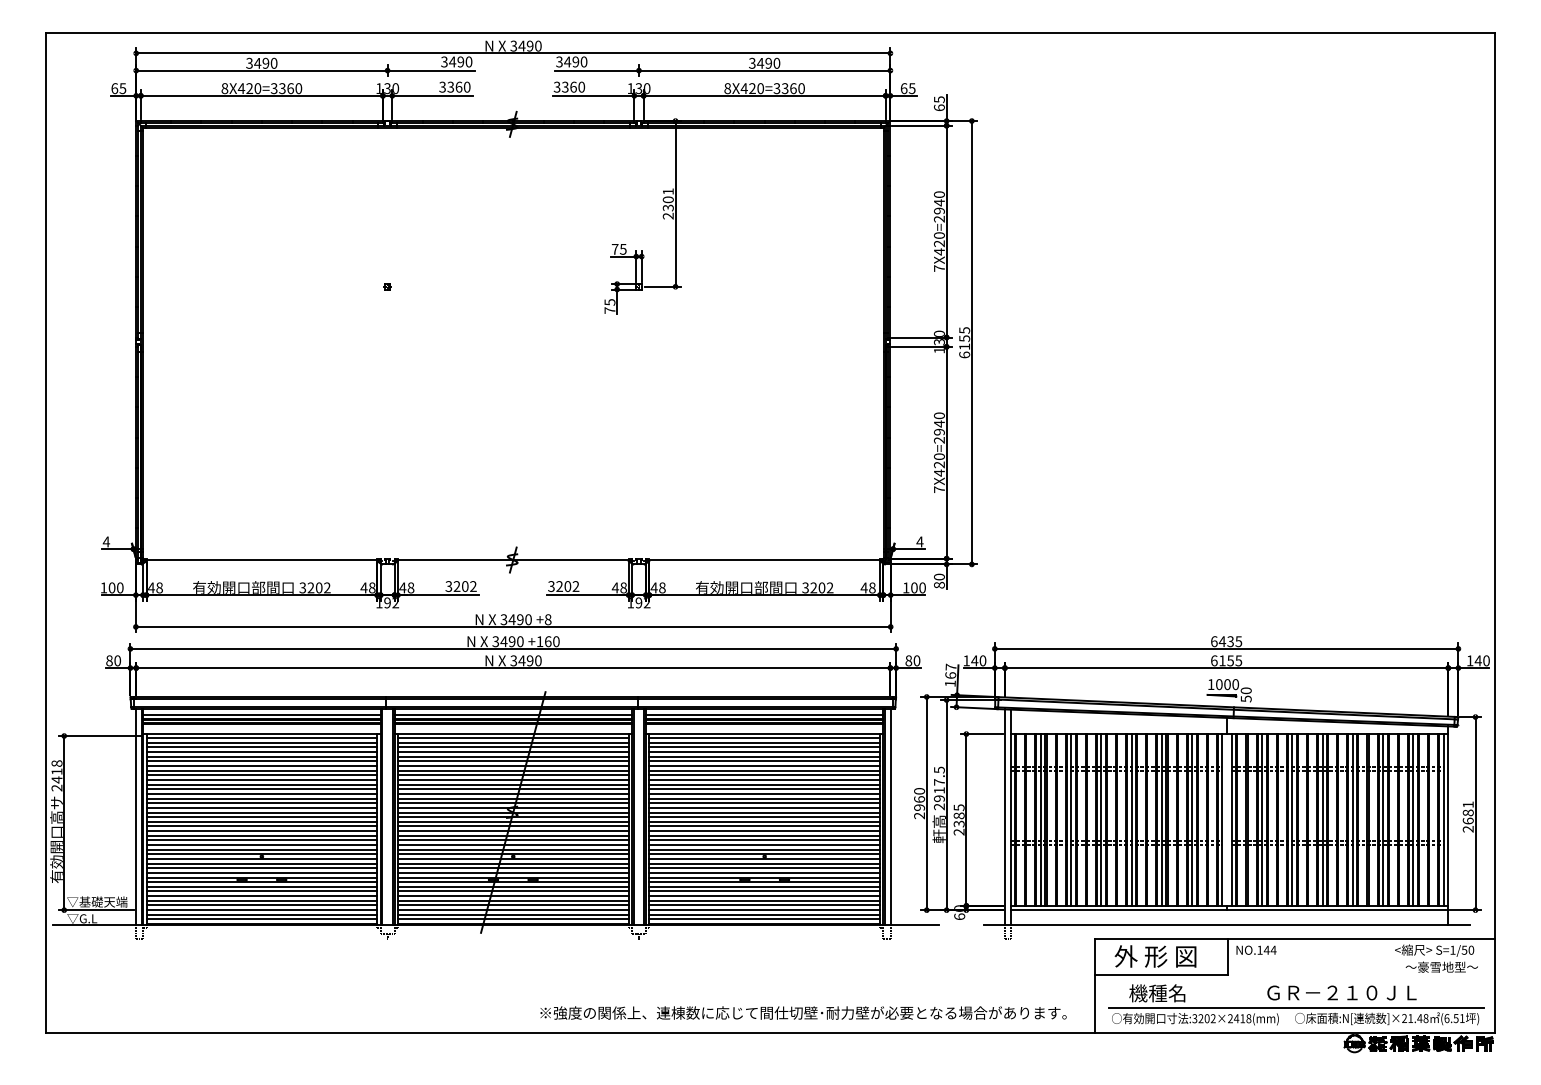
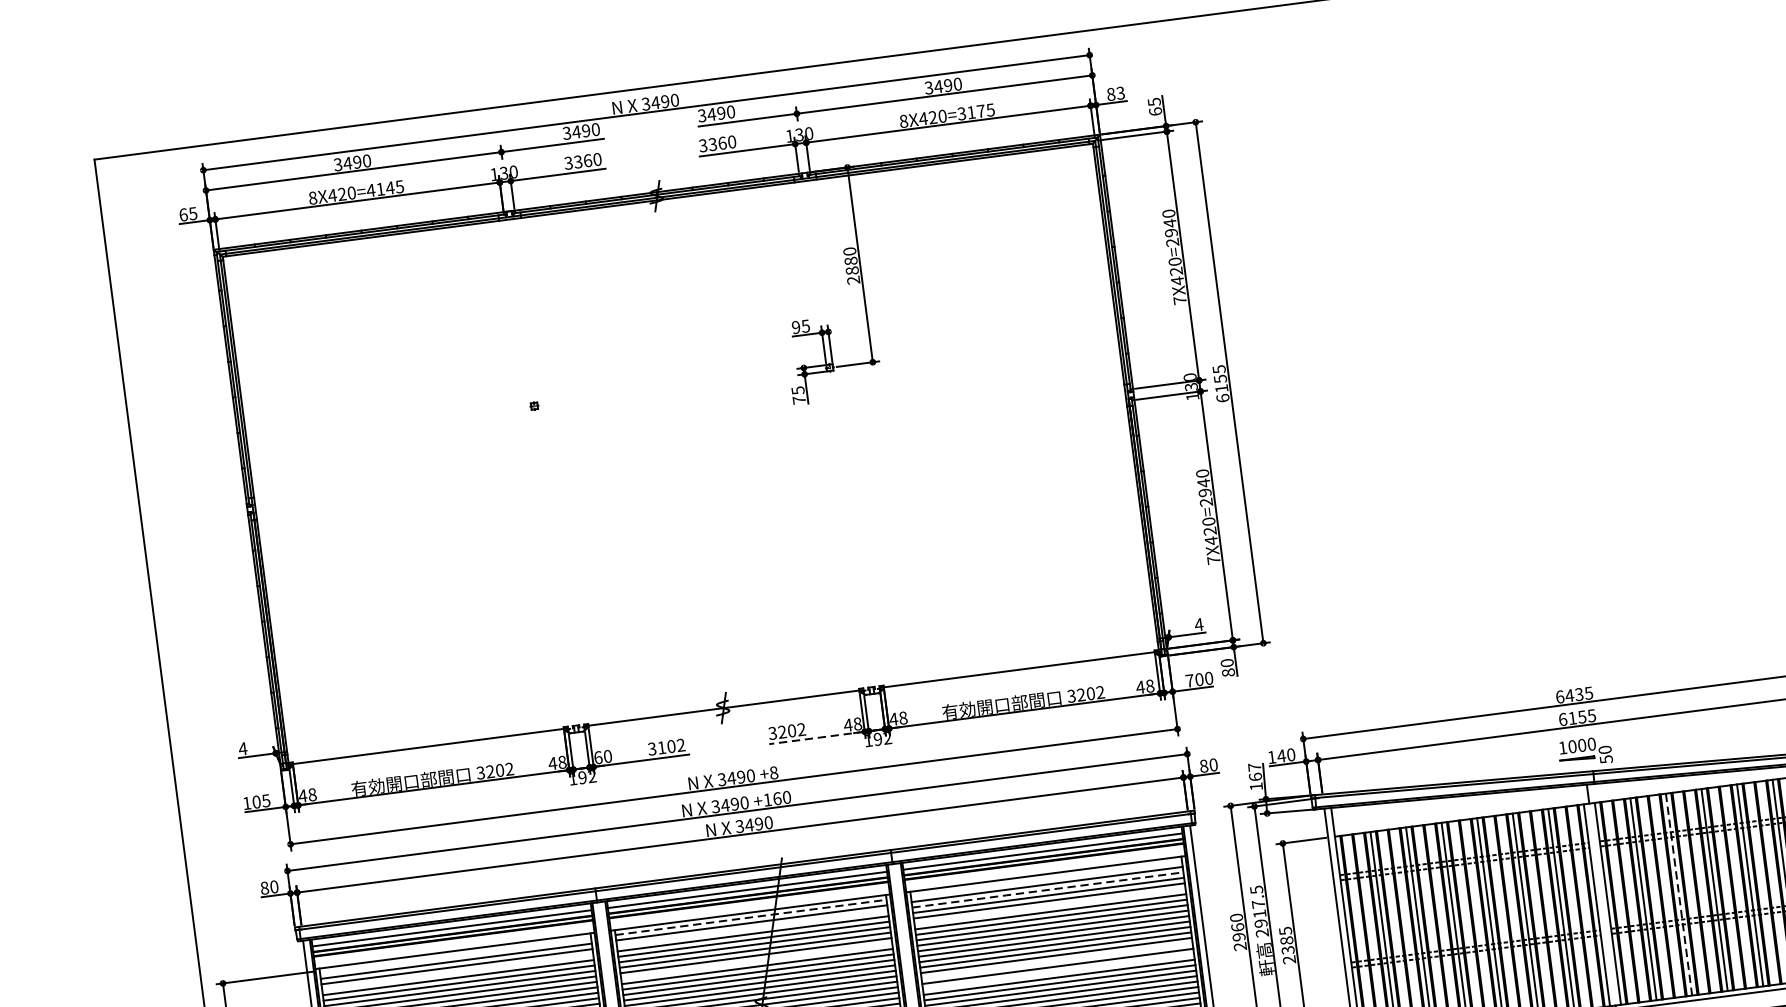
text: (286, 88) -> (385, 188), 8X420=3360 -> 8X420=4145
text: (792, 88) -> (980, 111), 8X420=3360 -> 8X420=3175
text: (907, 88) -> (1115, 93), 65 -> 83
text: (667, 199) -> (850, 260), 2301 -> 2880
text: (614, 248) -> (795, 326), 75 -> 95
text: (456, 586) -> (661, 747), 3202 -> 3102
text: (120, 587) -> (266, 800), 100 -> 105
text: (406, 587) -> (602, 756), 48 -> 60
text: (906, 587) -> (1190, 680), 100 -> 700
line: (588, 595) -> (817, 738), solid -> dashed
line: (261, 738) -> (455, 956), removed
line: (513, 738) -> (751, 917), solid -> dashed
line: (764, 738) -> (1046, 879), removed
line: (512, 747) -> (751, 928), removed
line: (765, 747) -> (1048, 889), solid -> dashed
line: (261, 752) -> (457, 972), removed
line: (764, 761) -> (1049, 906), removed
line: (512, 775) -> (755, 961), removed
line: (764, 807) -> (1056, 960), removed
line: (764, 817) -> (1058, 972), removed
line: (1292, 819) -> (1679, 894), solid -> dashed

